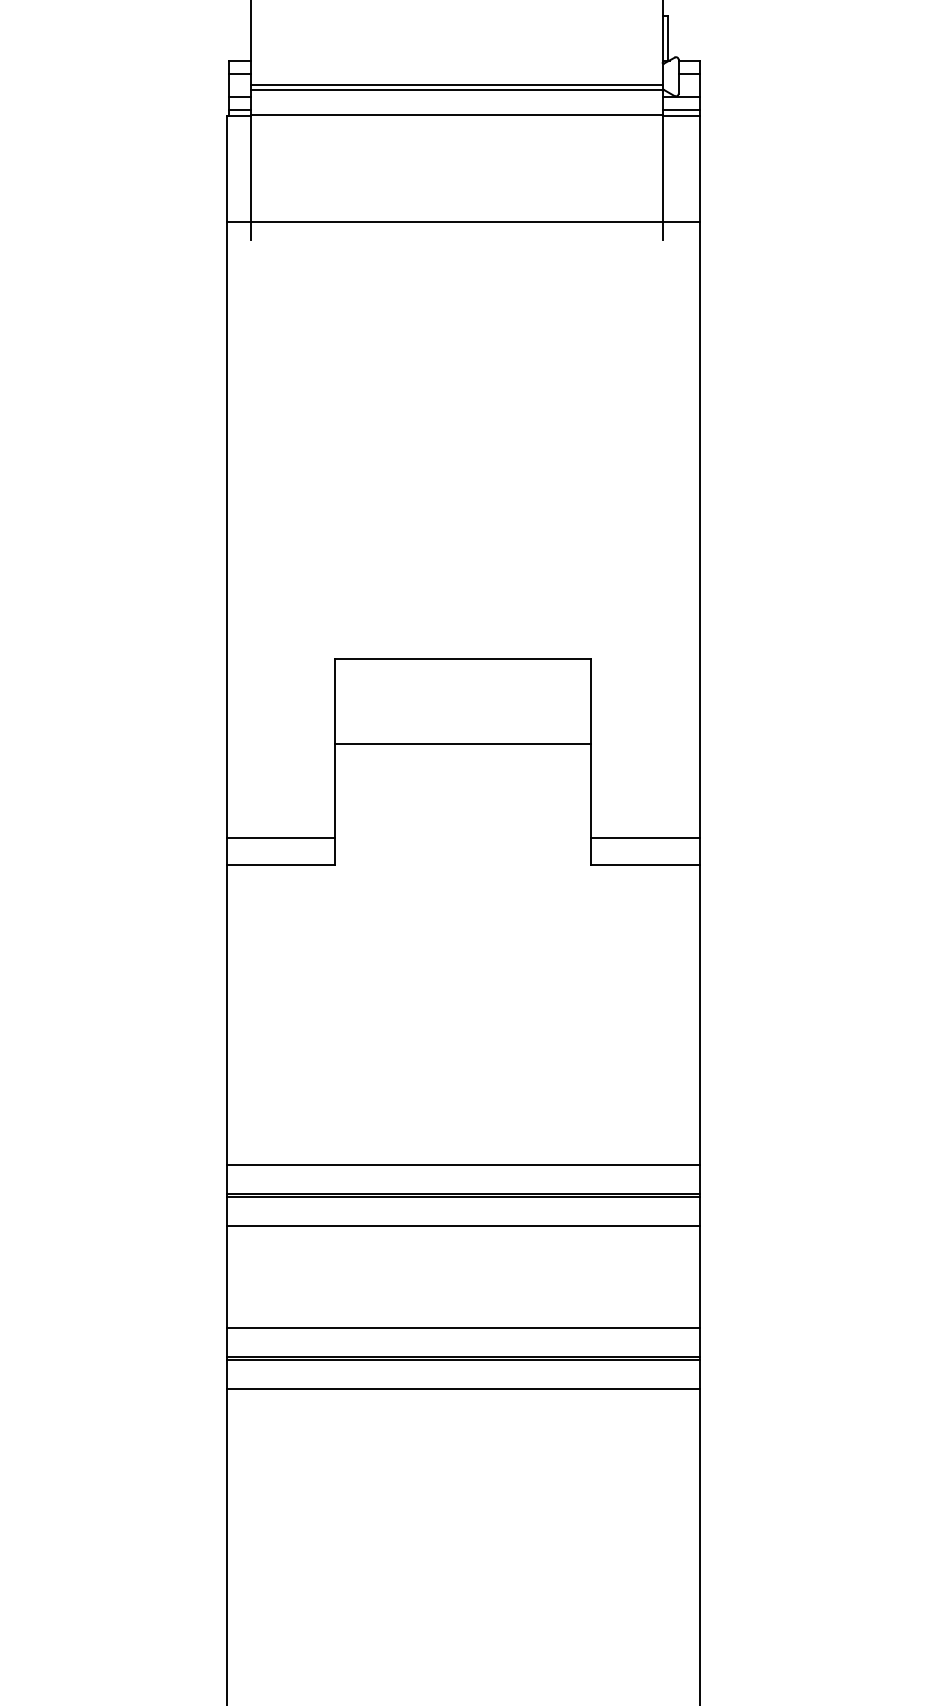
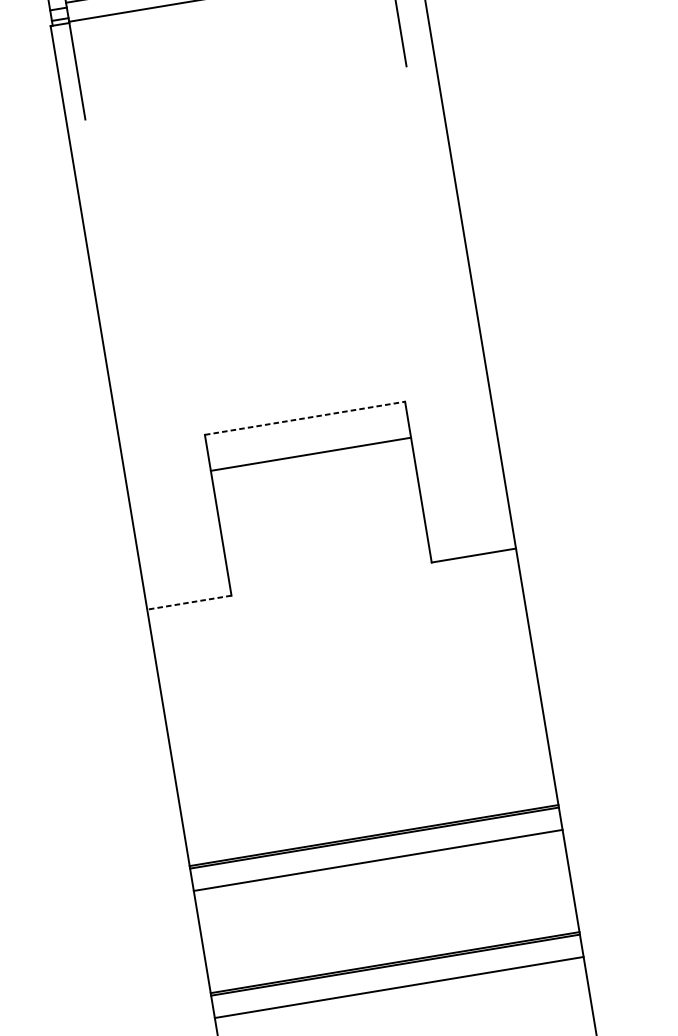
line: (462, 222) -> (248, 78), removed
line: (463, 658) -> (305, 418), solid -> dashed
line: (462, 743) -> (310, 454), moved
line: (280, 837) -> (185, 581), removed
line: (645, 837) -> (470, 534), removed
line: (280, 864) -> (189, 602), solid -> dashed
line: (462, 1165) -> (370, 813), removed
line: (462, 1328) -> (391, 940), removed

